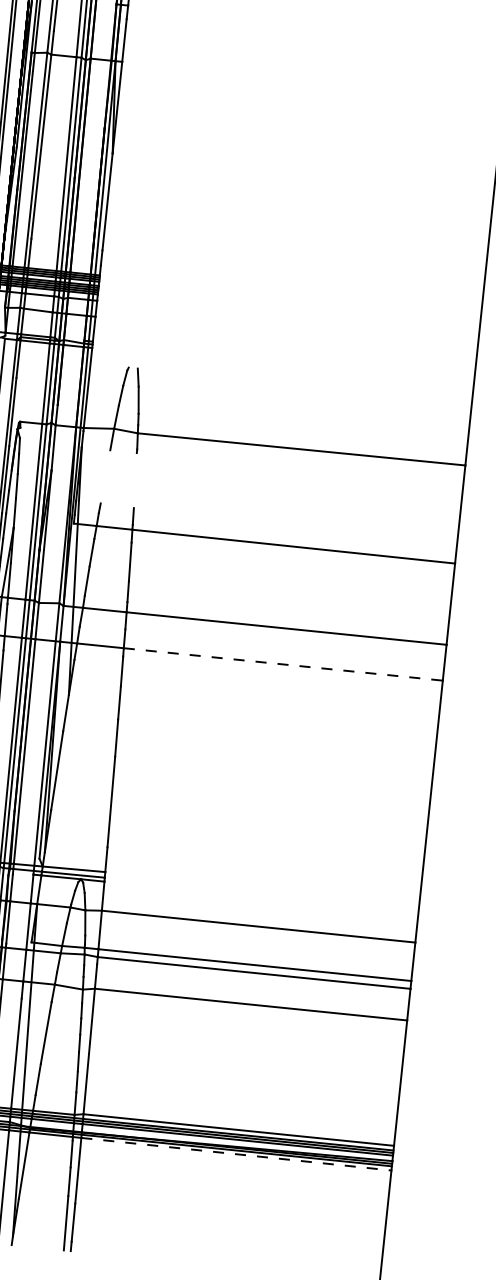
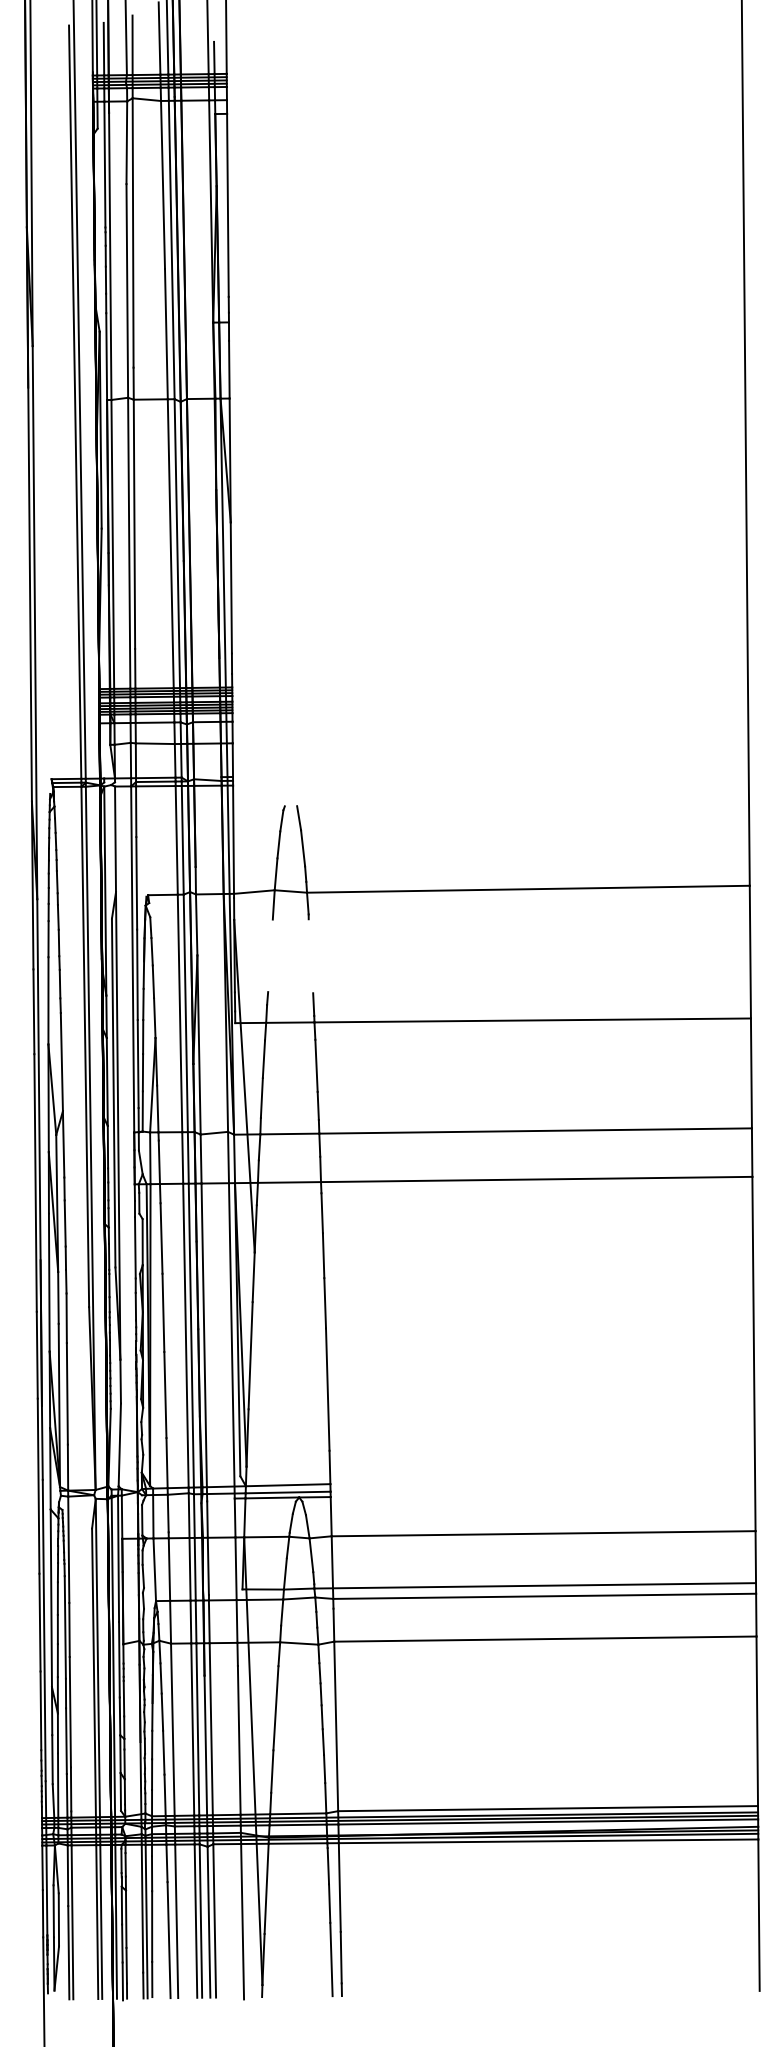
line: (283, 664) -> (536, 1179), dashed -> solid
line: (236, 1154) -> (548, 1841), dashed -> solid

